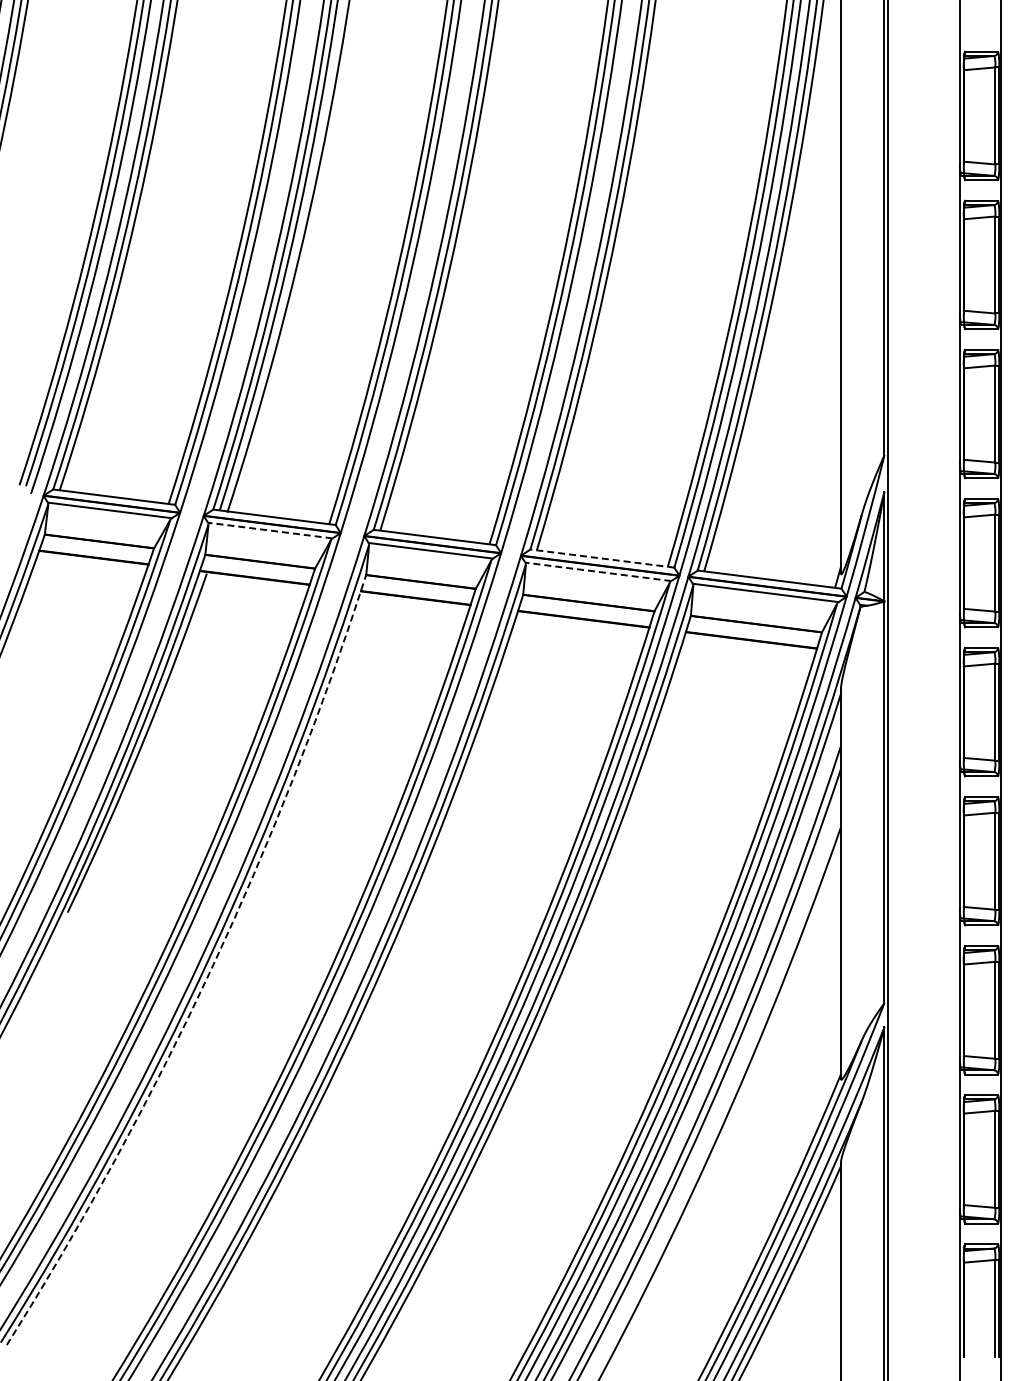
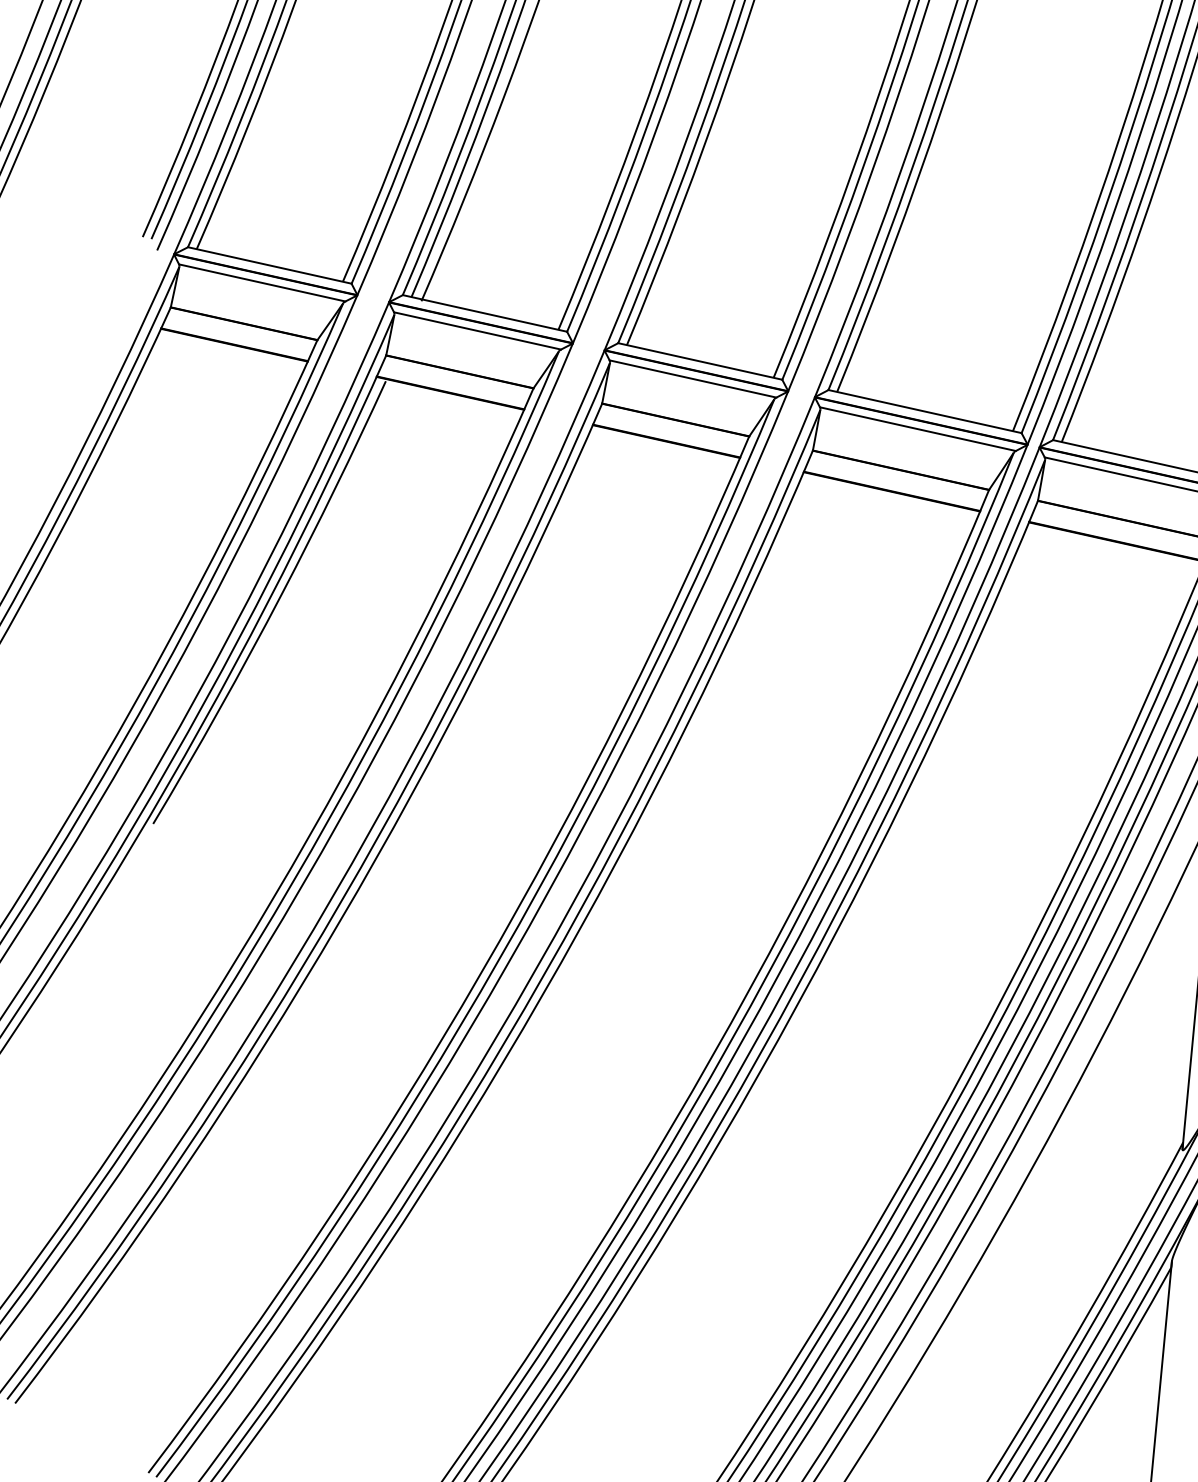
line: (270, 530) -> (477, 330), dashed -> solid
line: (601, 558) -> (923, 411), dashed -> solid
line: (598, 571) -> (918, 428), dashed -> solid
arc: (210, 971) -> (339, 922), dashed -> solid

